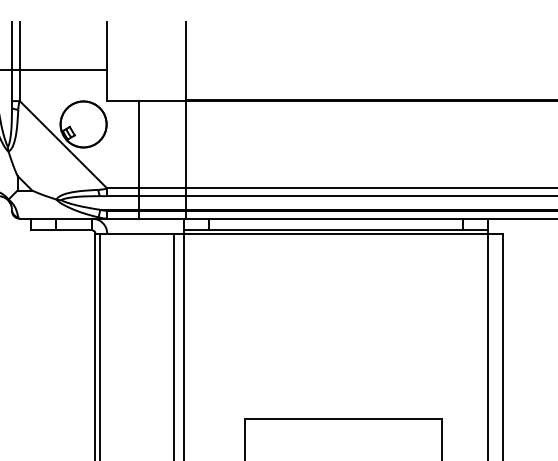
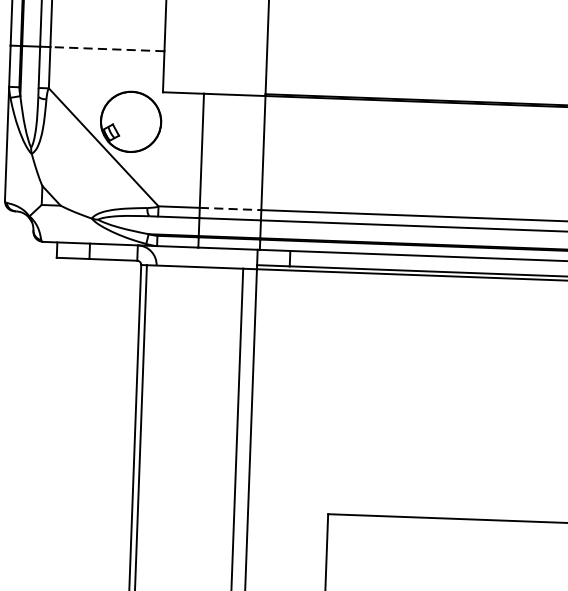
line: (63, 69) -> (107, 49), solid -> dashed
line: (162, 188) -> (231, 209), solid -> dashed

